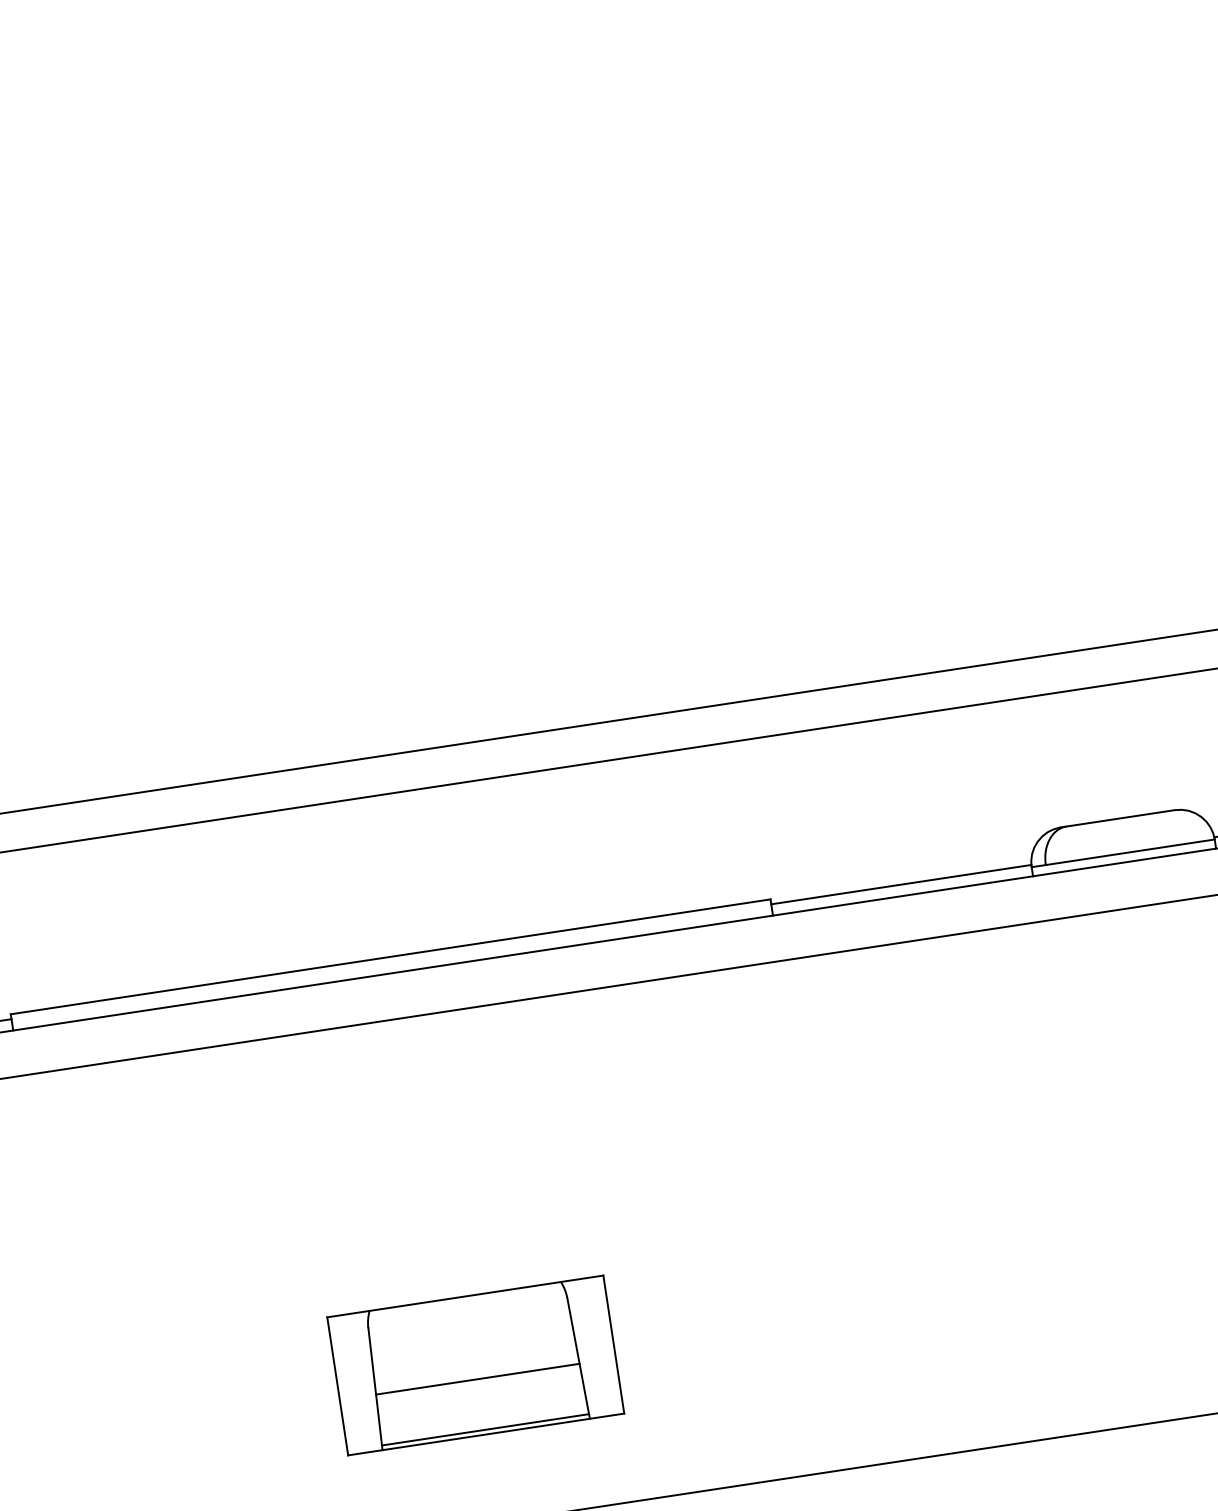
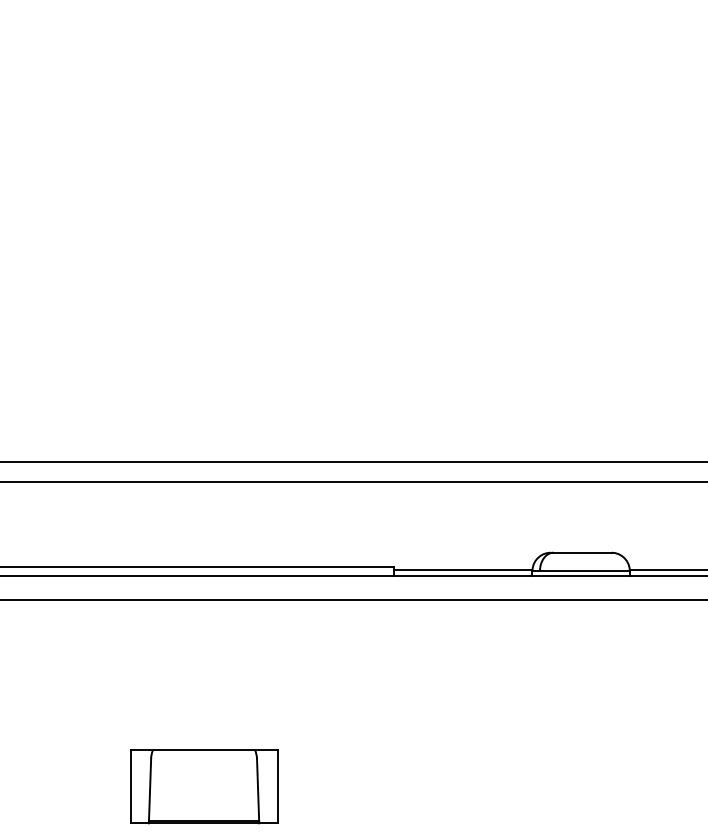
line: (476, 1378) -> (203, 793), removed

